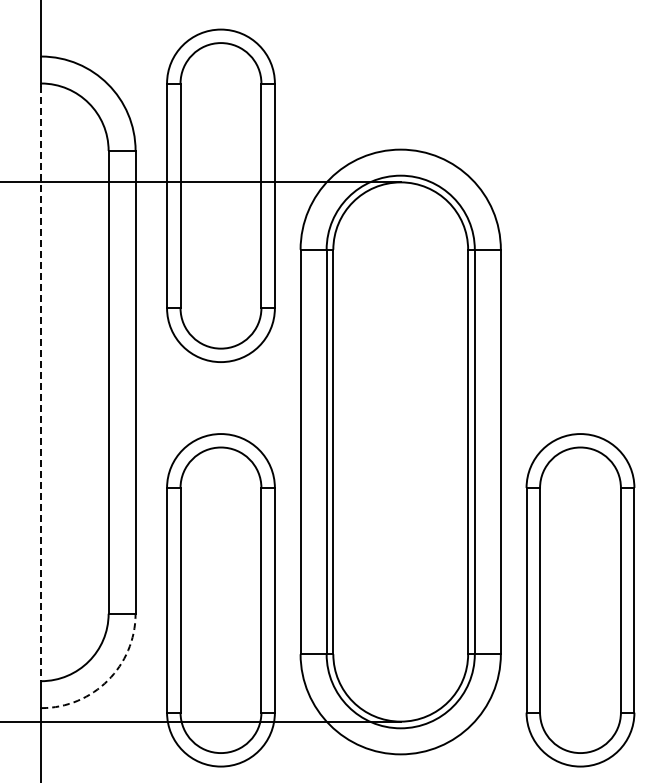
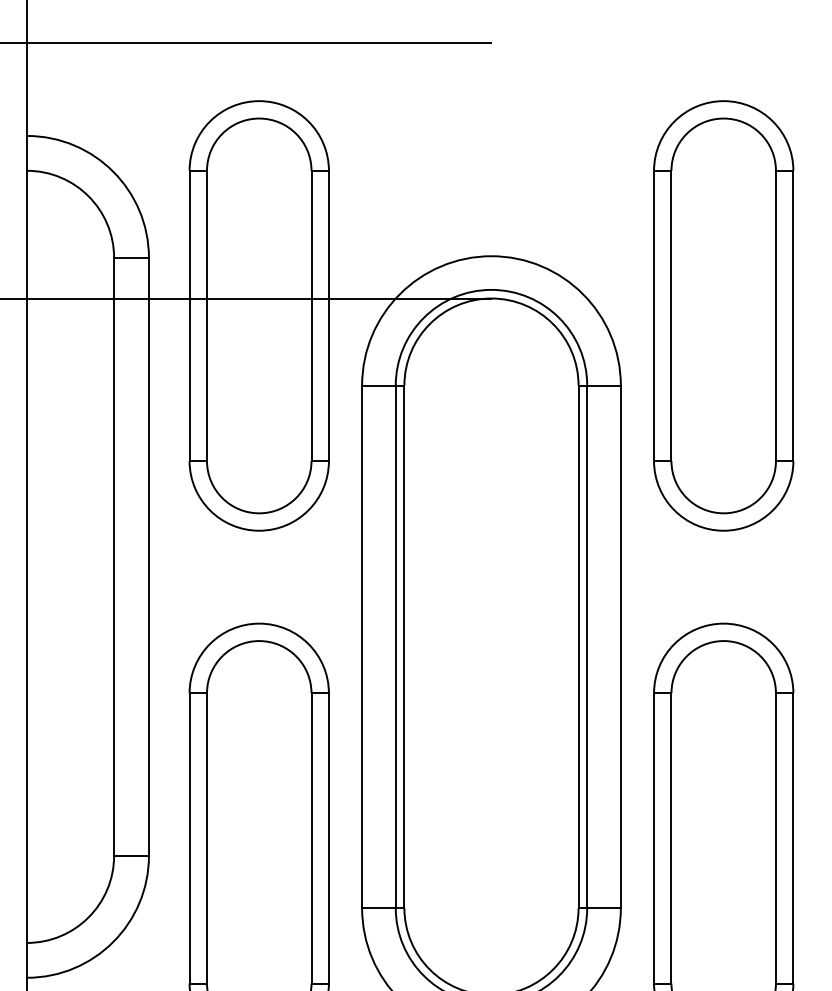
part: (580, 195) -> (723, 315), added
line: (41, 383) -> (27, 558), dashed -> solid
arc: (107, 680) -> (112, 942), dashed -> solid

